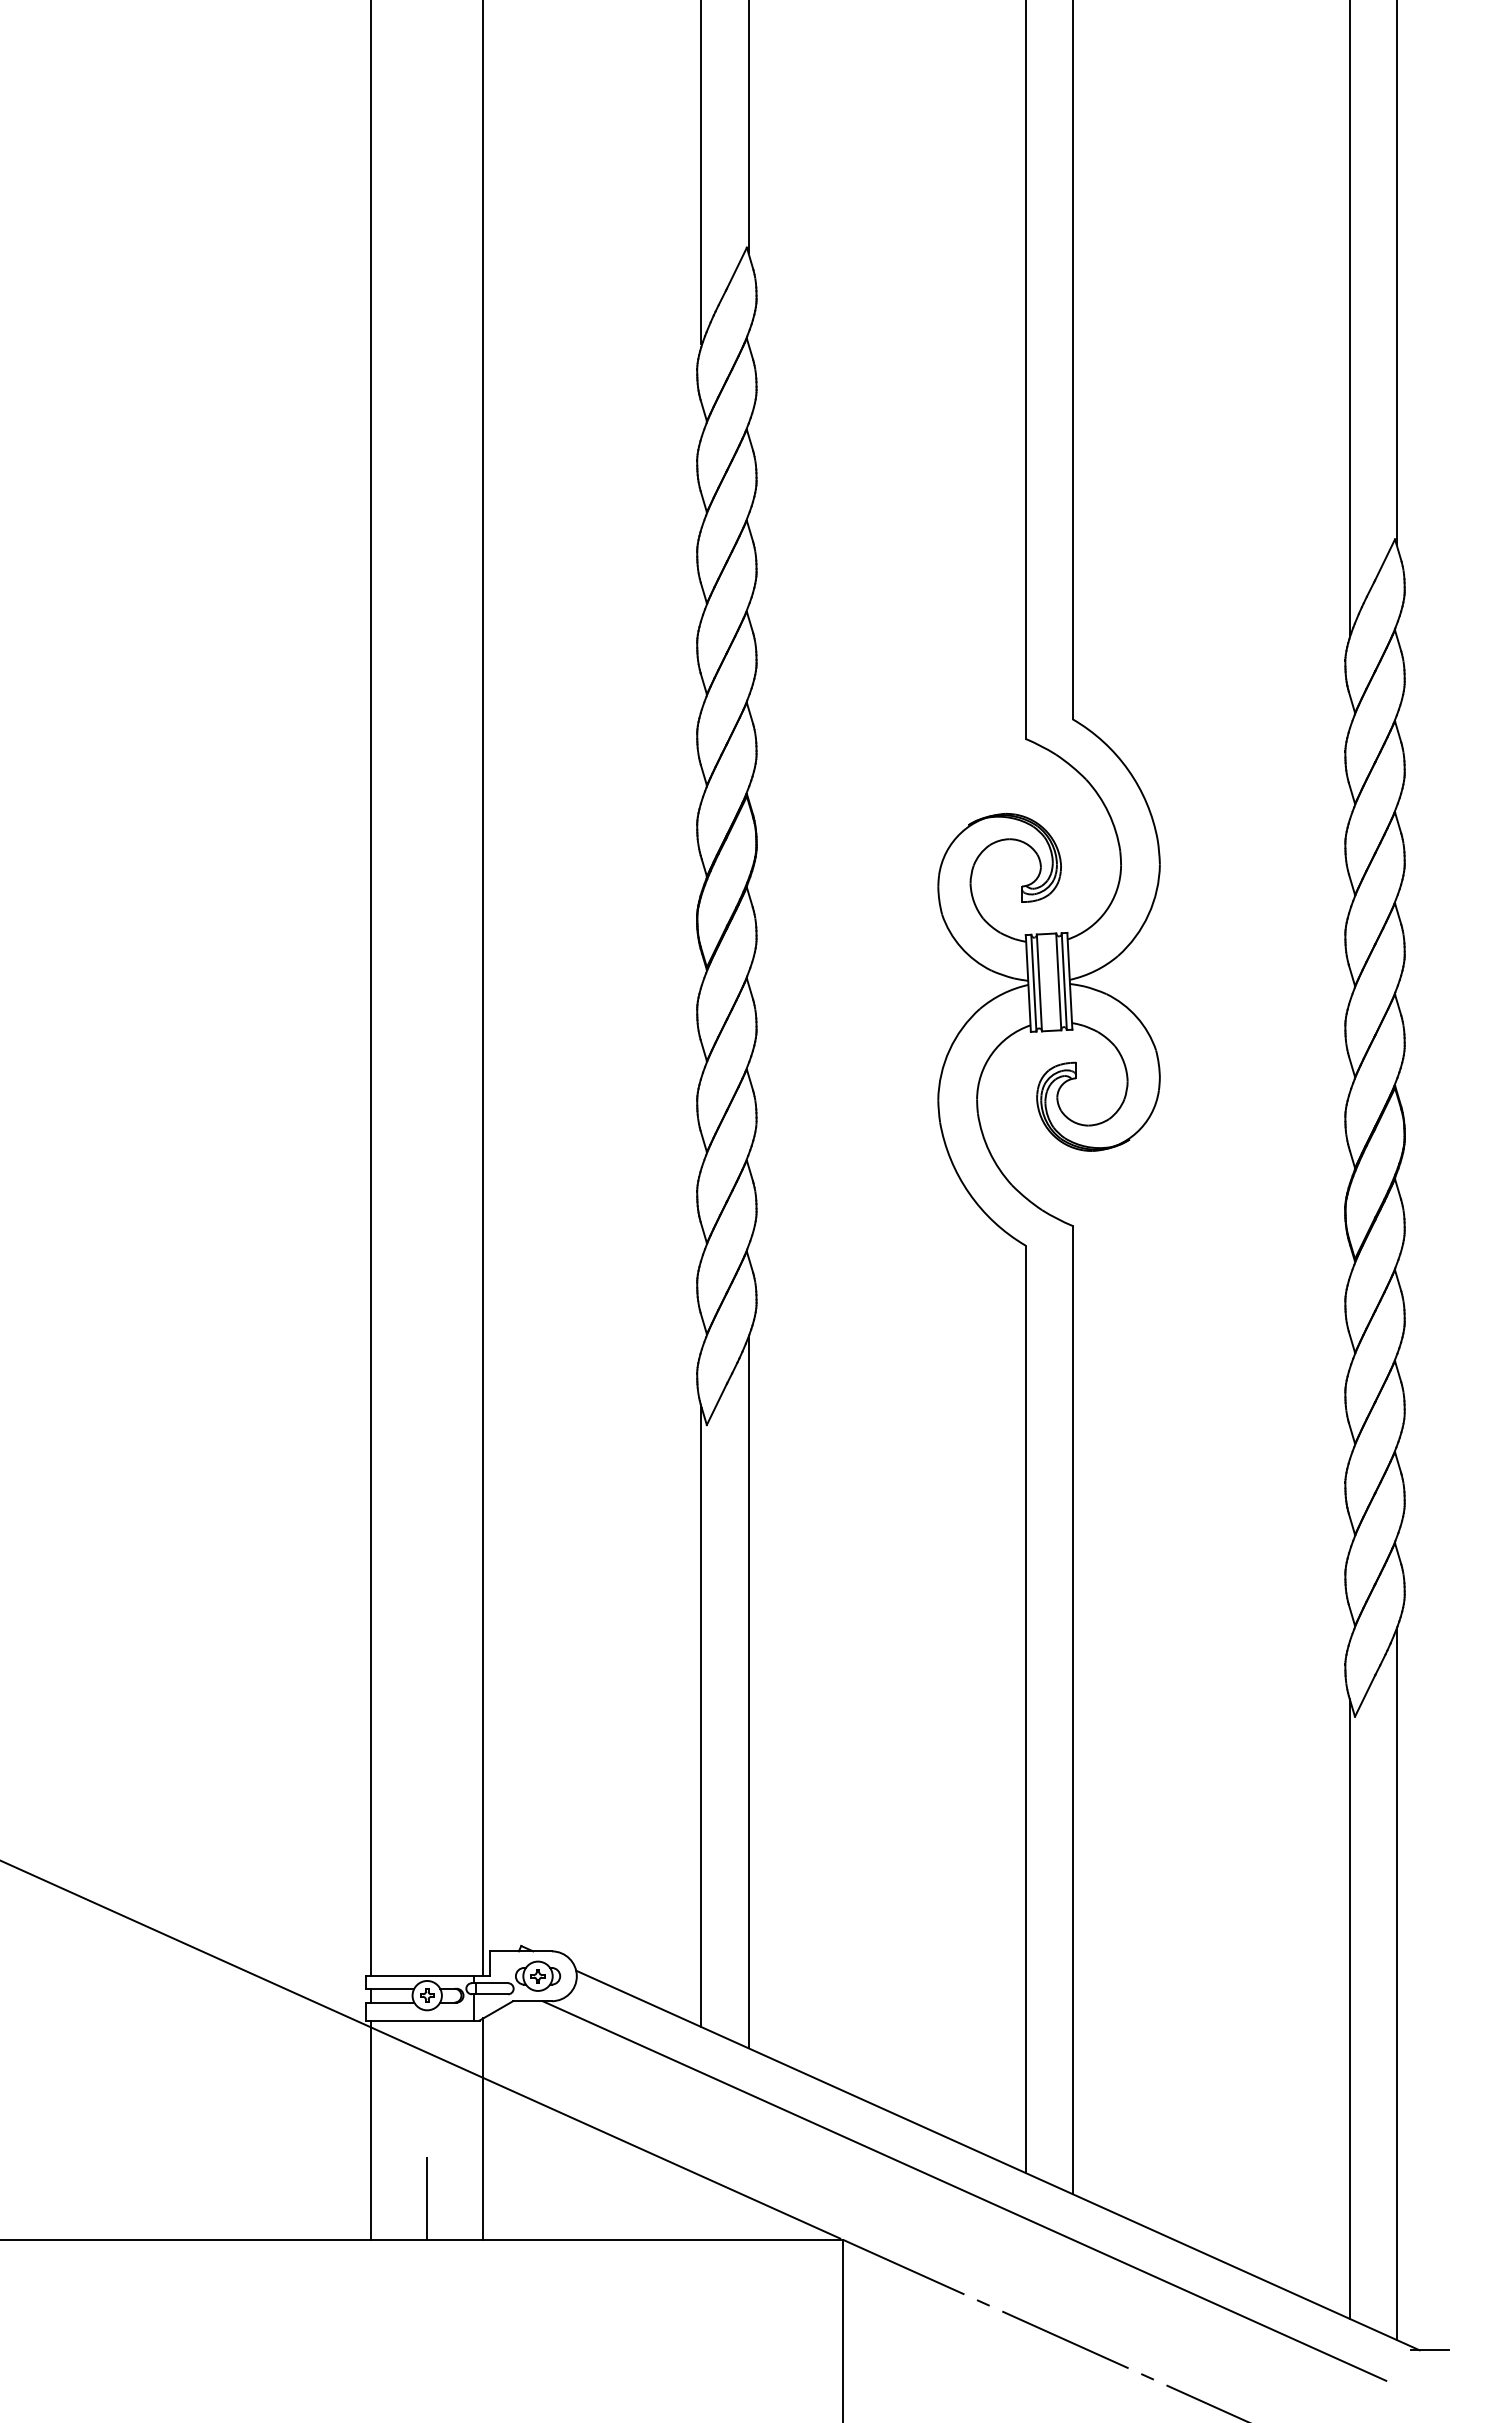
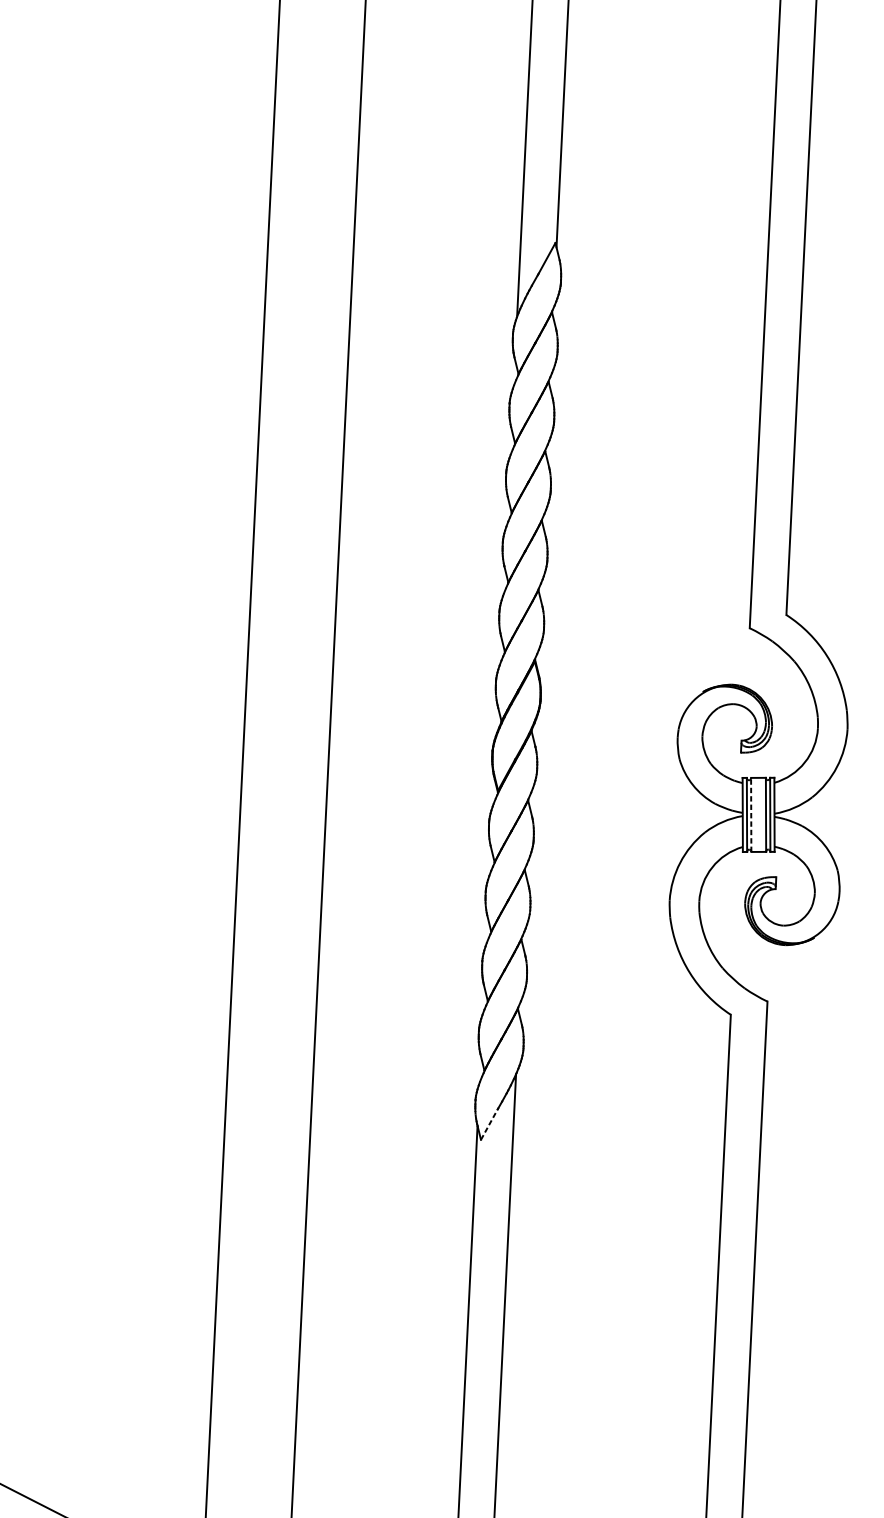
line: (1039, 982) -> (751, 814), solid -> dashed
line: (716, 1404) -> (489, 1124), solid -> dashed

